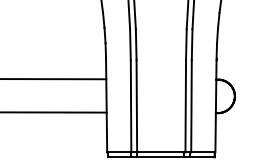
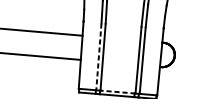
line: (131, 106) -> (99, 57), solid -> dashed
line: (160, 152) -> (117, 92), solid -> dashed

